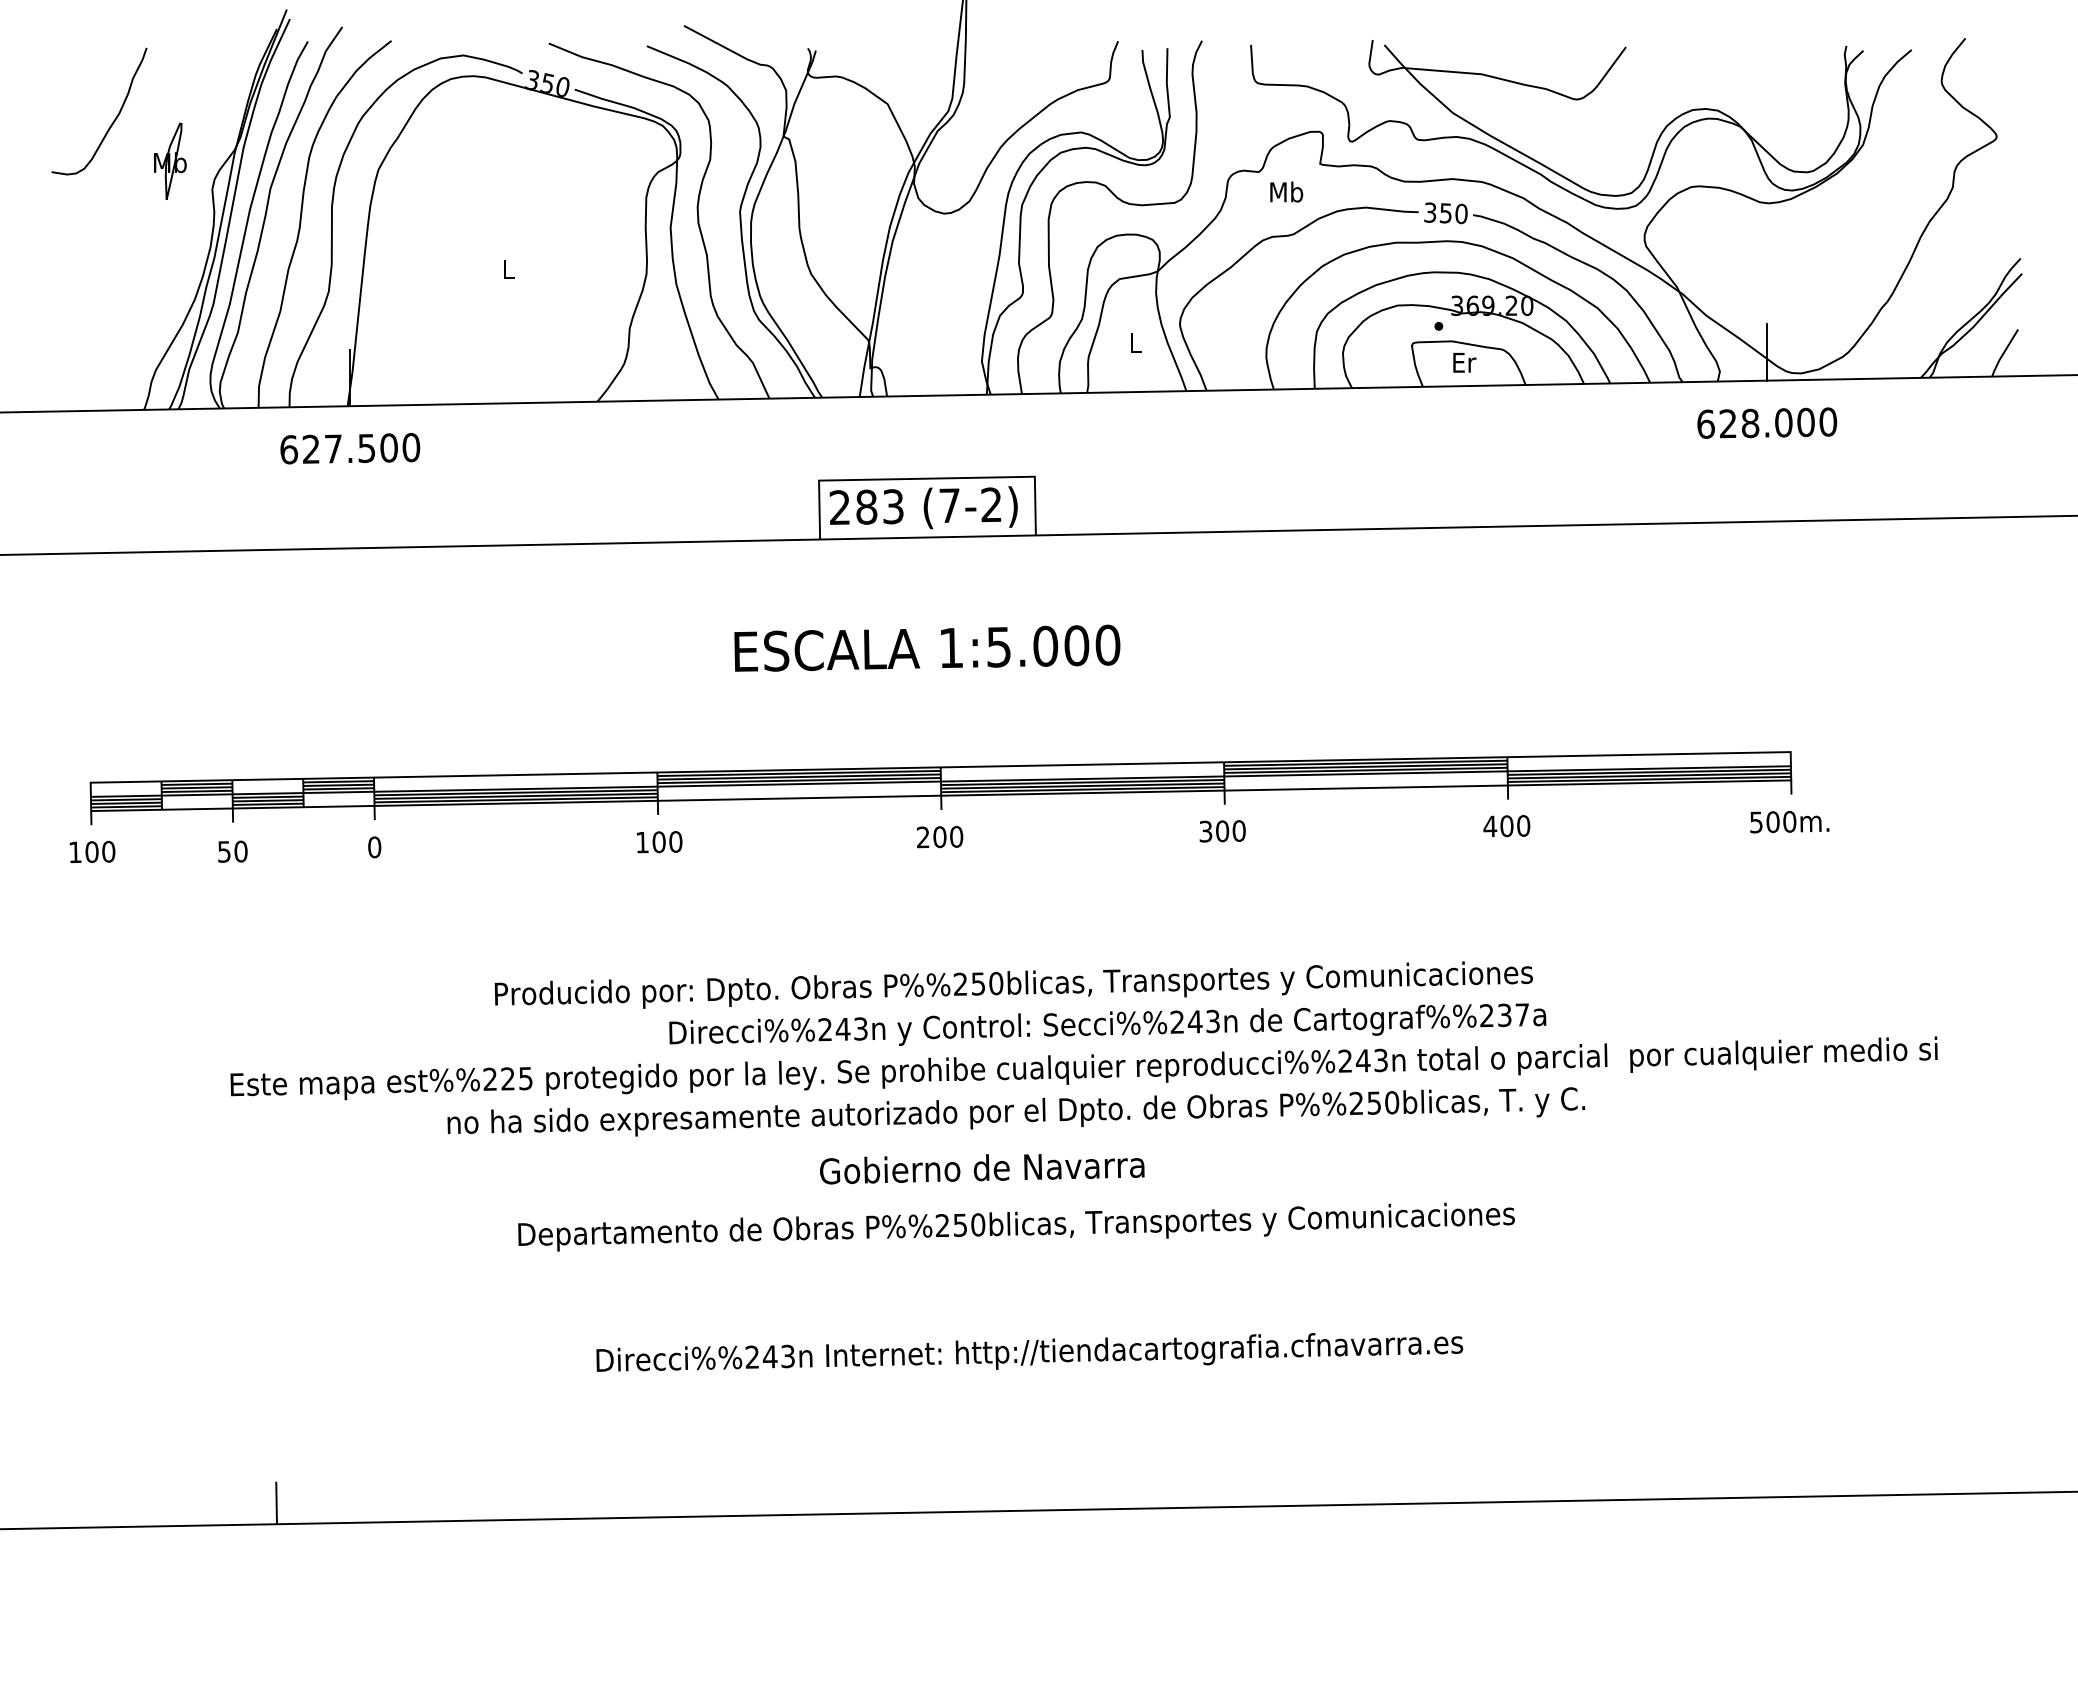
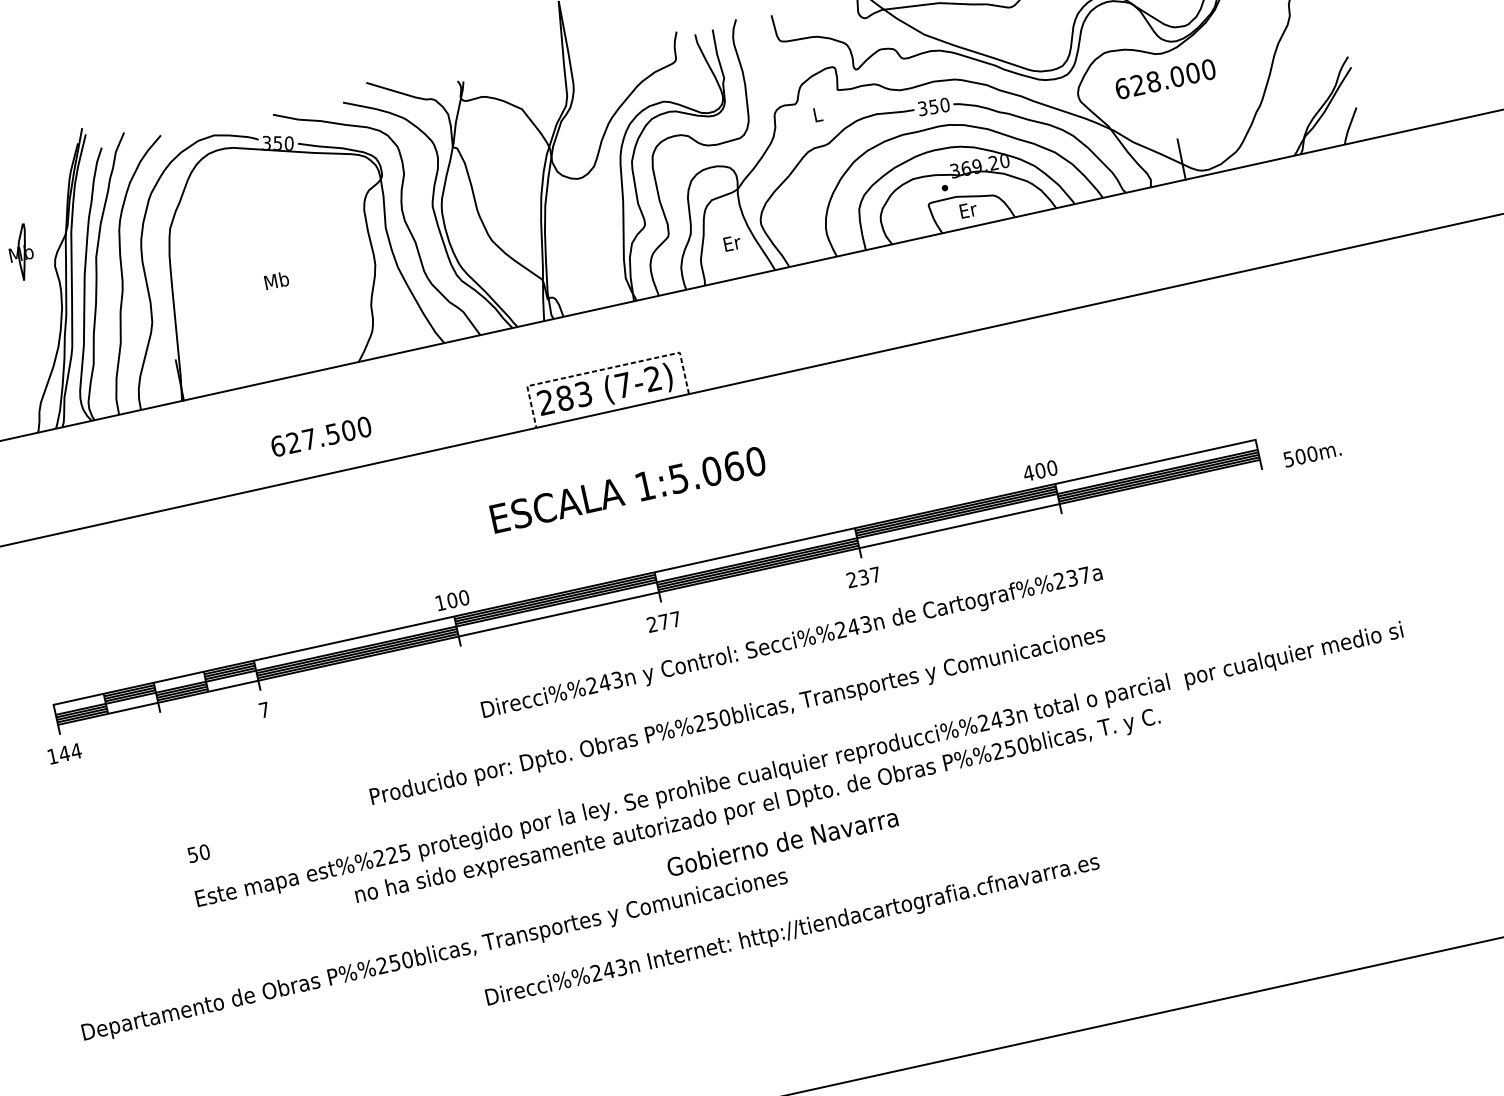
text: (1286, 191) -> (817, 114), Mb -> L
text: (508, 268) -> (276, 280), L -> Mb
text: (1135, 342) -> (732, 242), L -> Er
text: (1767, 422) -> (1165, 78), moved
text: (350, 448) -> (321, 436), moved
line: (926, 478) -> (603, 369), solid -> dashed
text: (1076, 645) -> (733, 466), 1:5.000 -> 1:5.060
text: (1789, 822) -> (1312, 454), moved
text: (1506, 826) -> (1040, 471), moved
text: (1222, 831) -> (863, 577), 300 -> 237
text: (948, 837) -> (670, 620), 200 -> 277
text: (659, 842) -> (452, 600), moved
text: (374, 847) -> (264, 710), 0 -> 7
text: (100, 851) -> (70, 752), 100 -> 144
text: (232, 851) -> (198, 853), moved
text: (1107, 1024) -> (791, 641), moved
text: (982, 1169) -> (782, 843), moved
text: (1016, 1226) -> (434, 955), moved
text: (1029, 1352) -> (792, 930), moved

